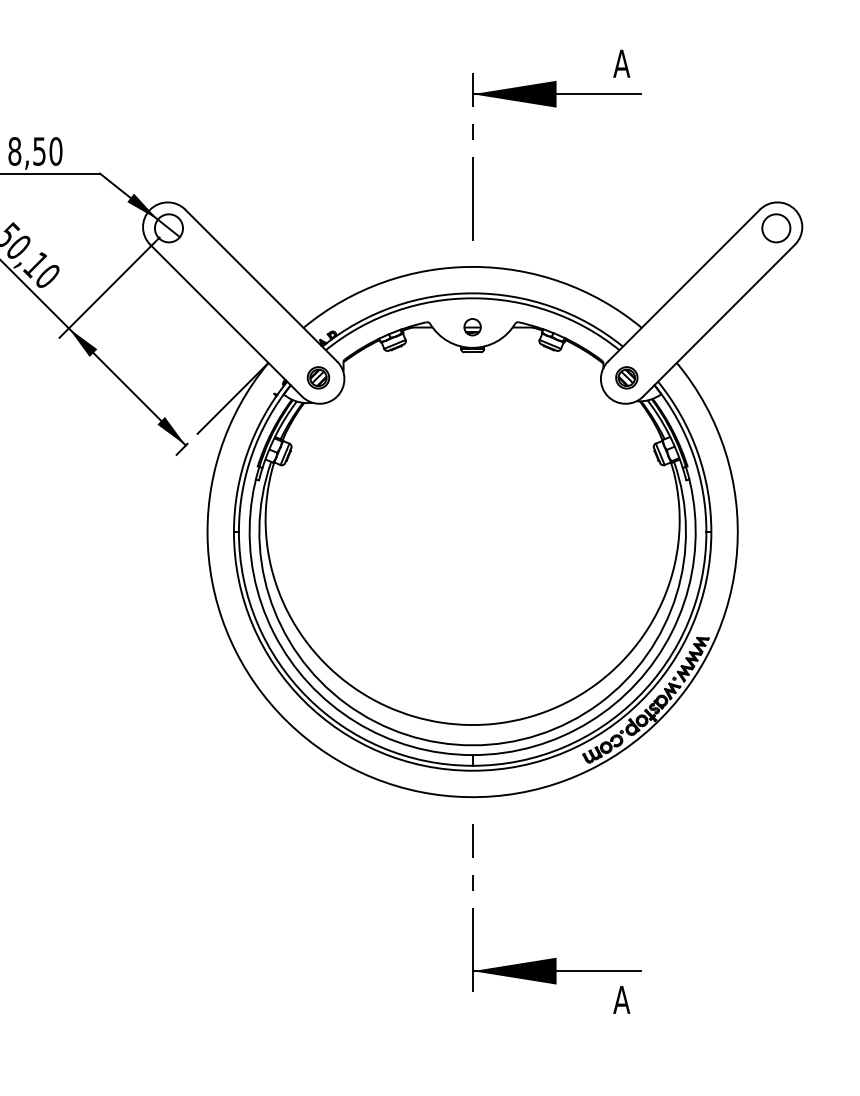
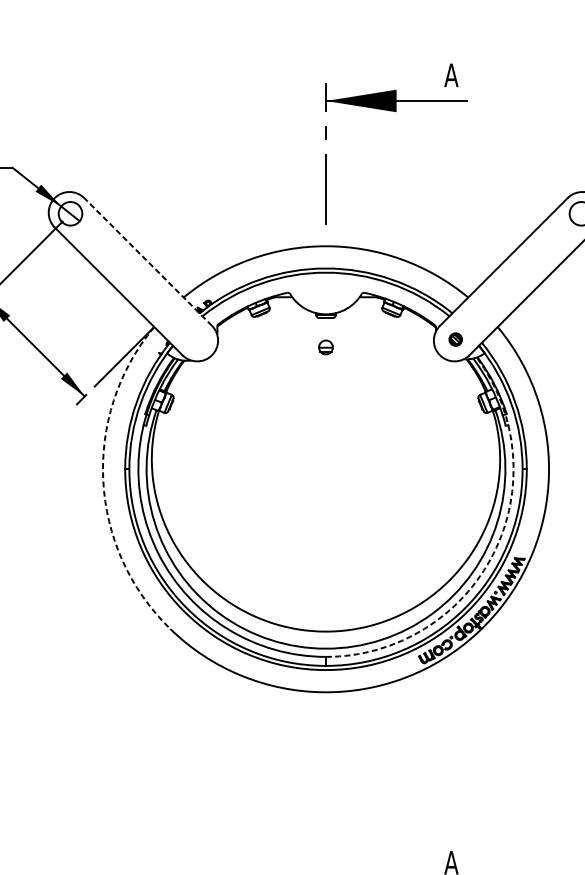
line: (260, 285) -> (147, 261), solid -> dashed
part: (472, 327) -> (325, 347), moved
part: (318, 377) -> (196, 339), removed
part: (626, 377) -> (455, 339), size x0.7
arc: (207, 546) -> (102, 481), solid -> dashed
arc: (671, 632) -> (493, 553), solid -> dashed
part: (556, 957) -> (396, 827), removed

